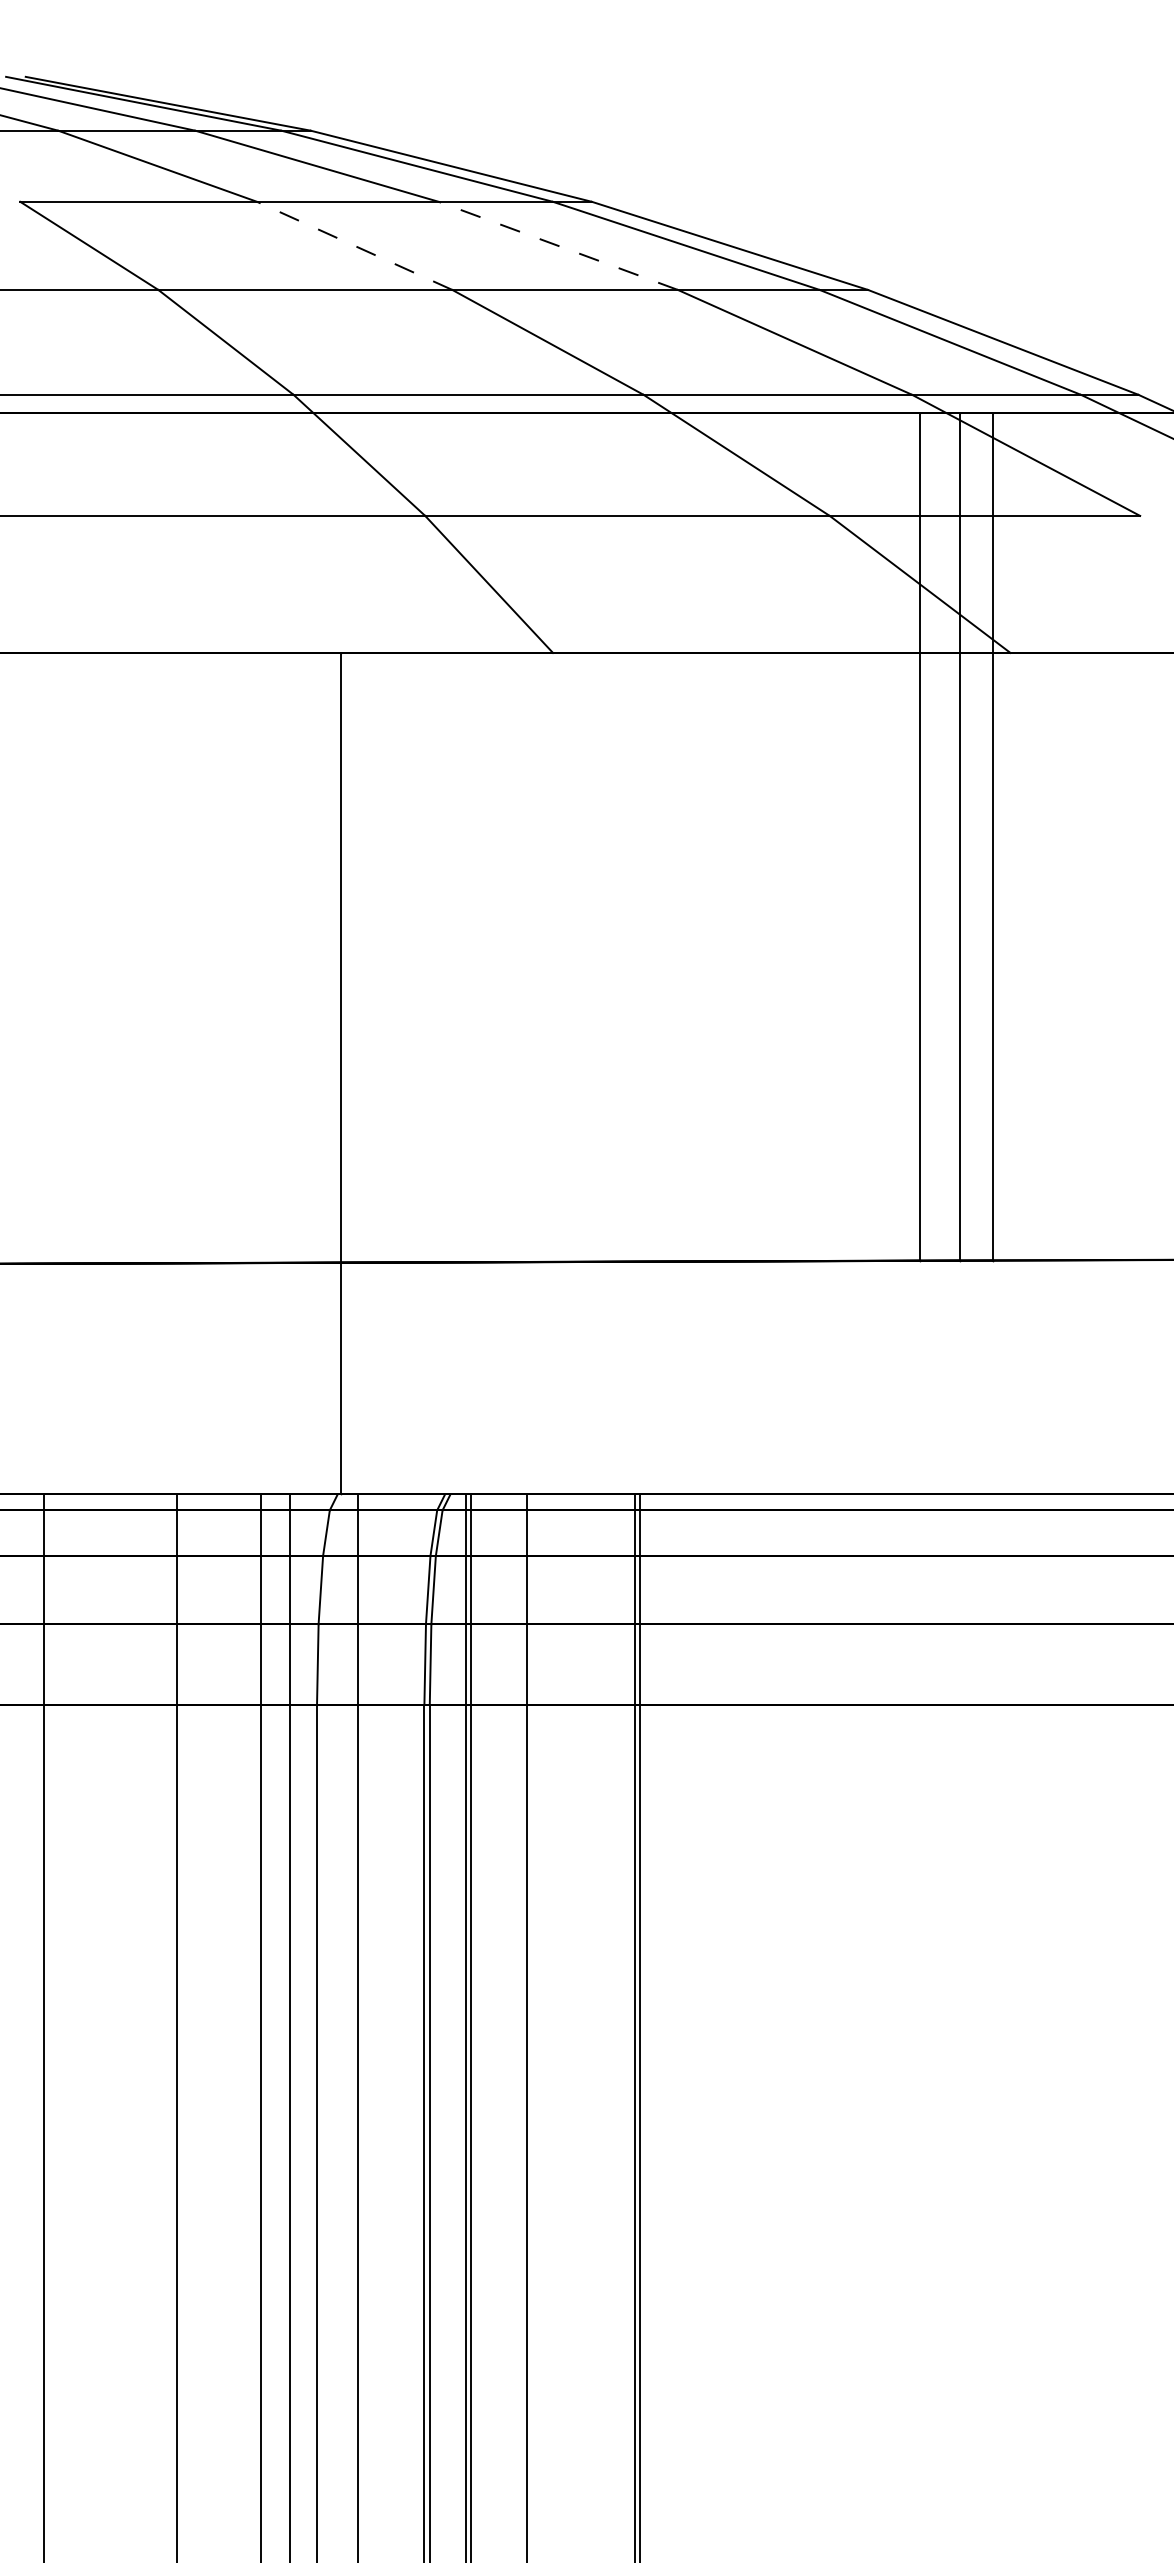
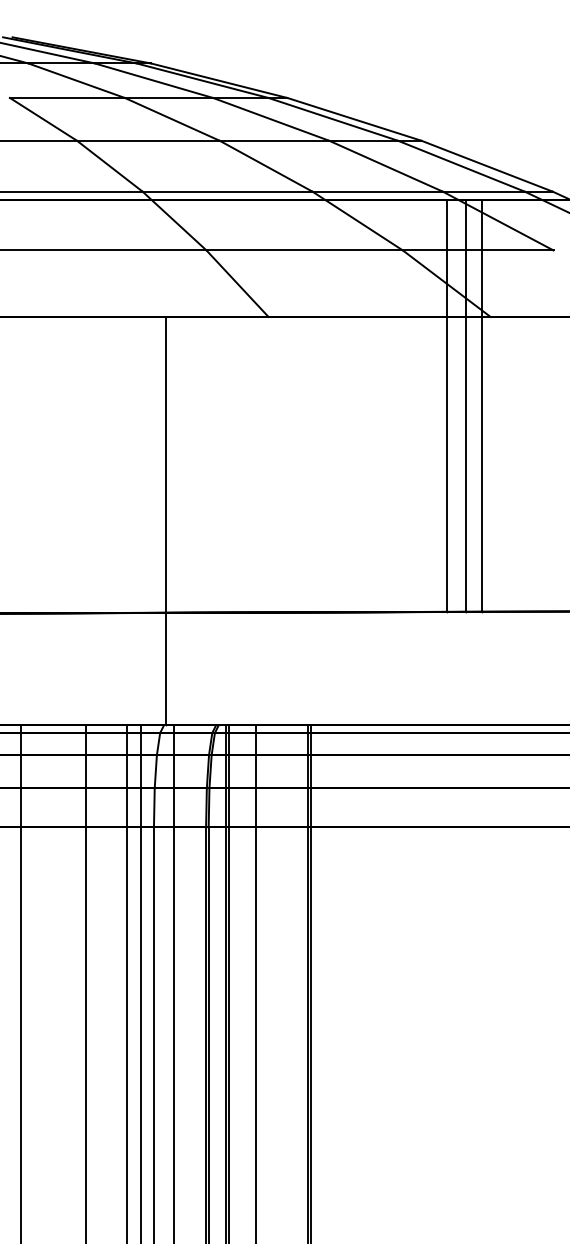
line: (353, 246) -> (171, 119), dashed -> solid
line: (559, 246) -> (271, 119), dashed -> solid

